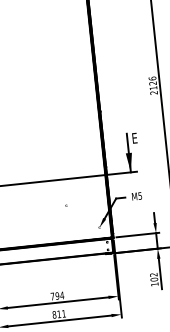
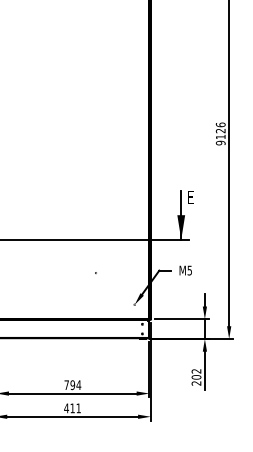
text: (153, 92) -> (220, 142), 2126 -> 9126
text: (154, 284) -> (196, 383), 102 -> 202
text: (54, 314) -> (66, 408), 811 -> 411

